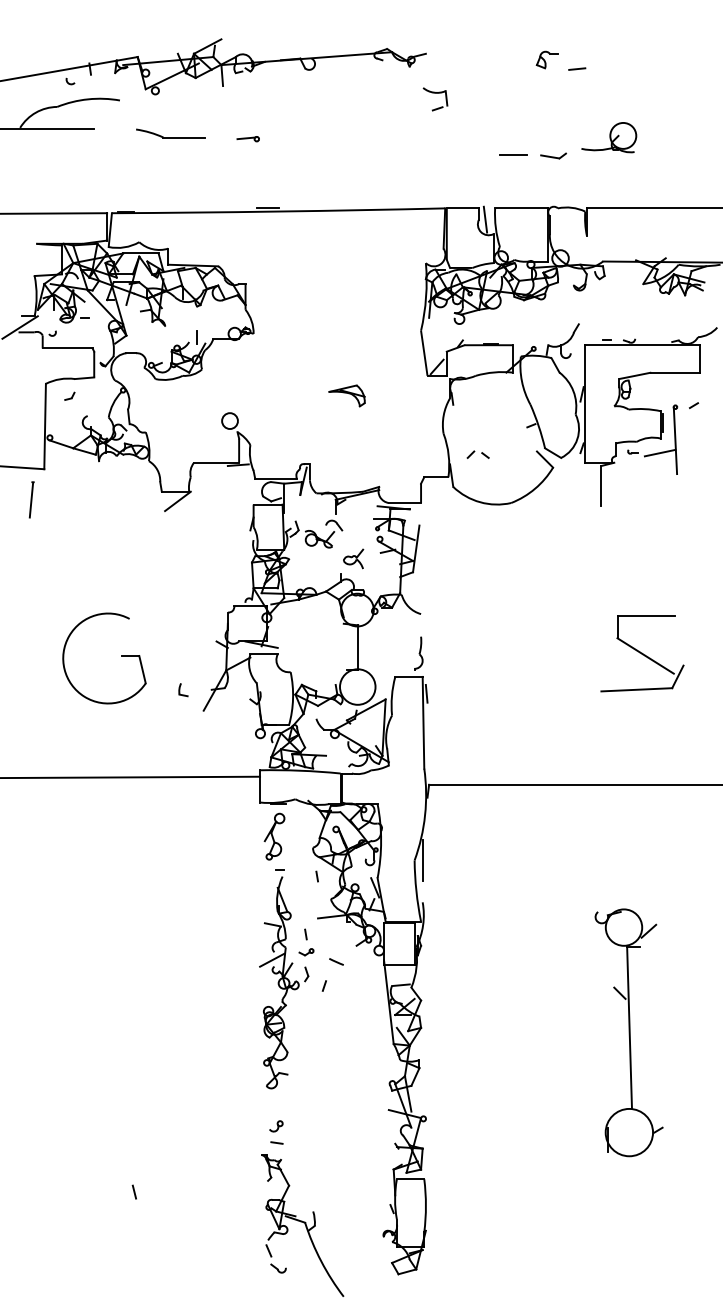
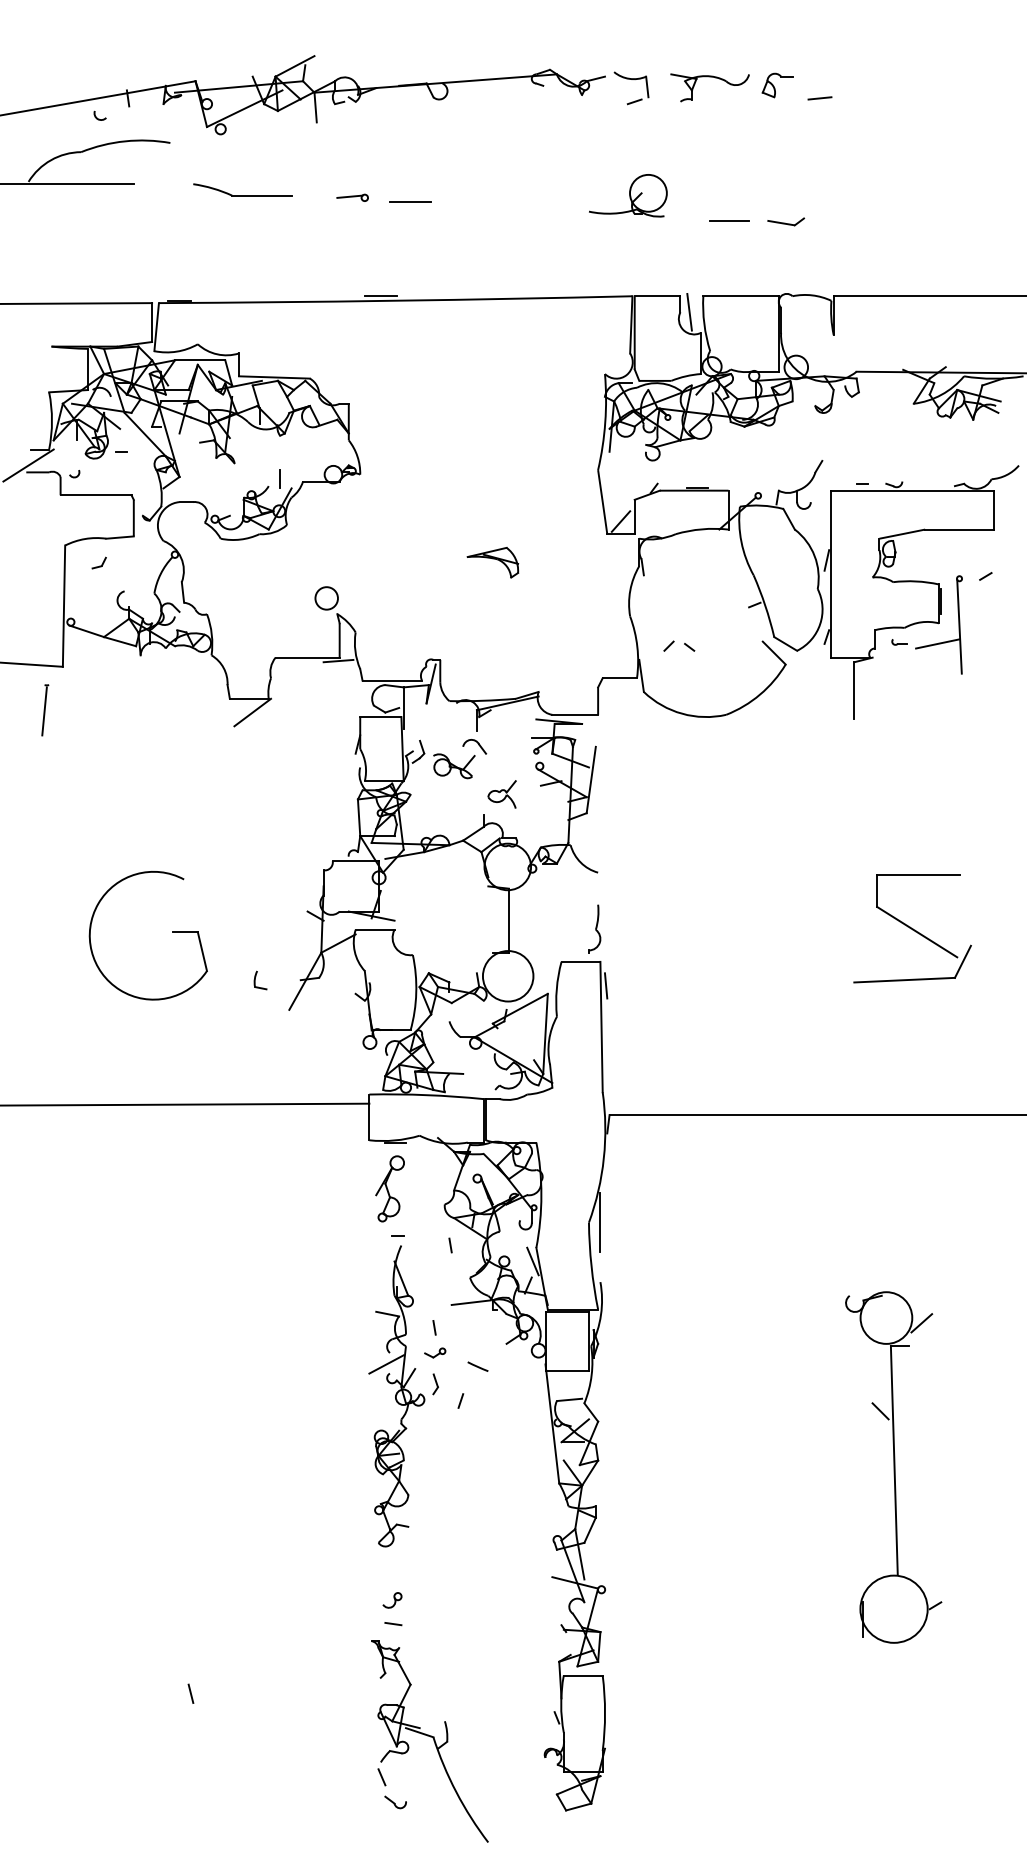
part: (499, 54) -> (709, 77), added
part: (435, 93) -> (631, 79), moved
part: (609, 137) -> (628, 195), moved
line: (288, 142) -> (410, 202), added

